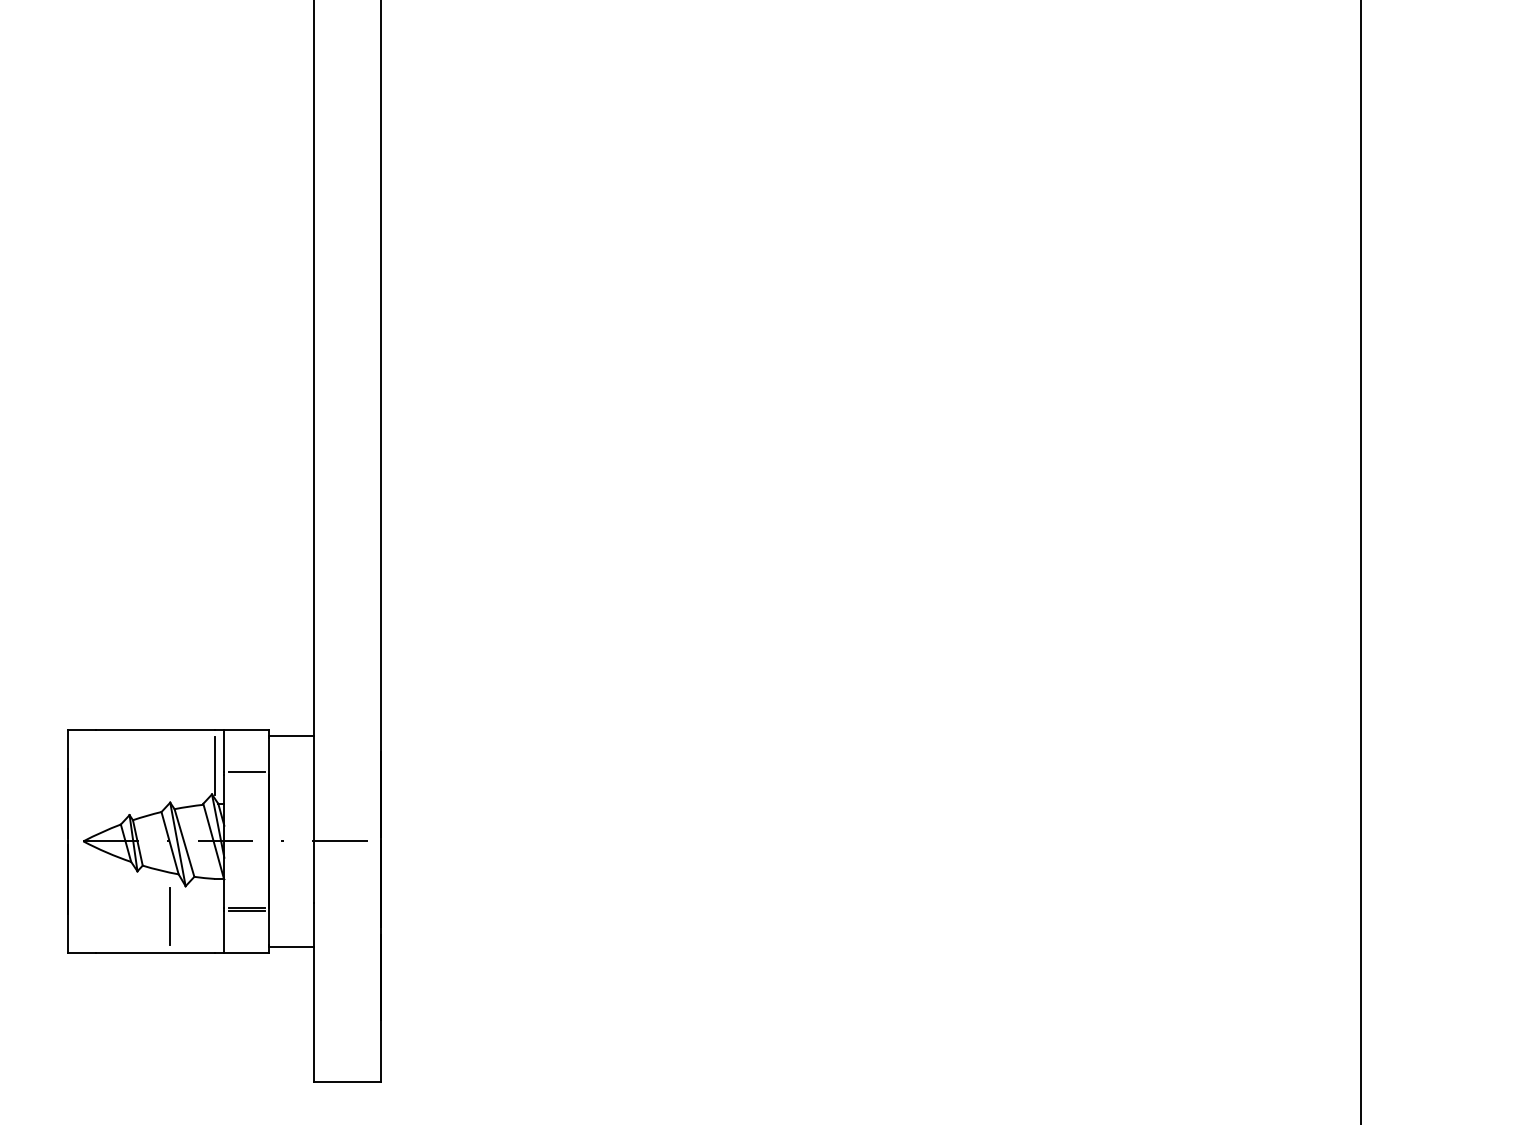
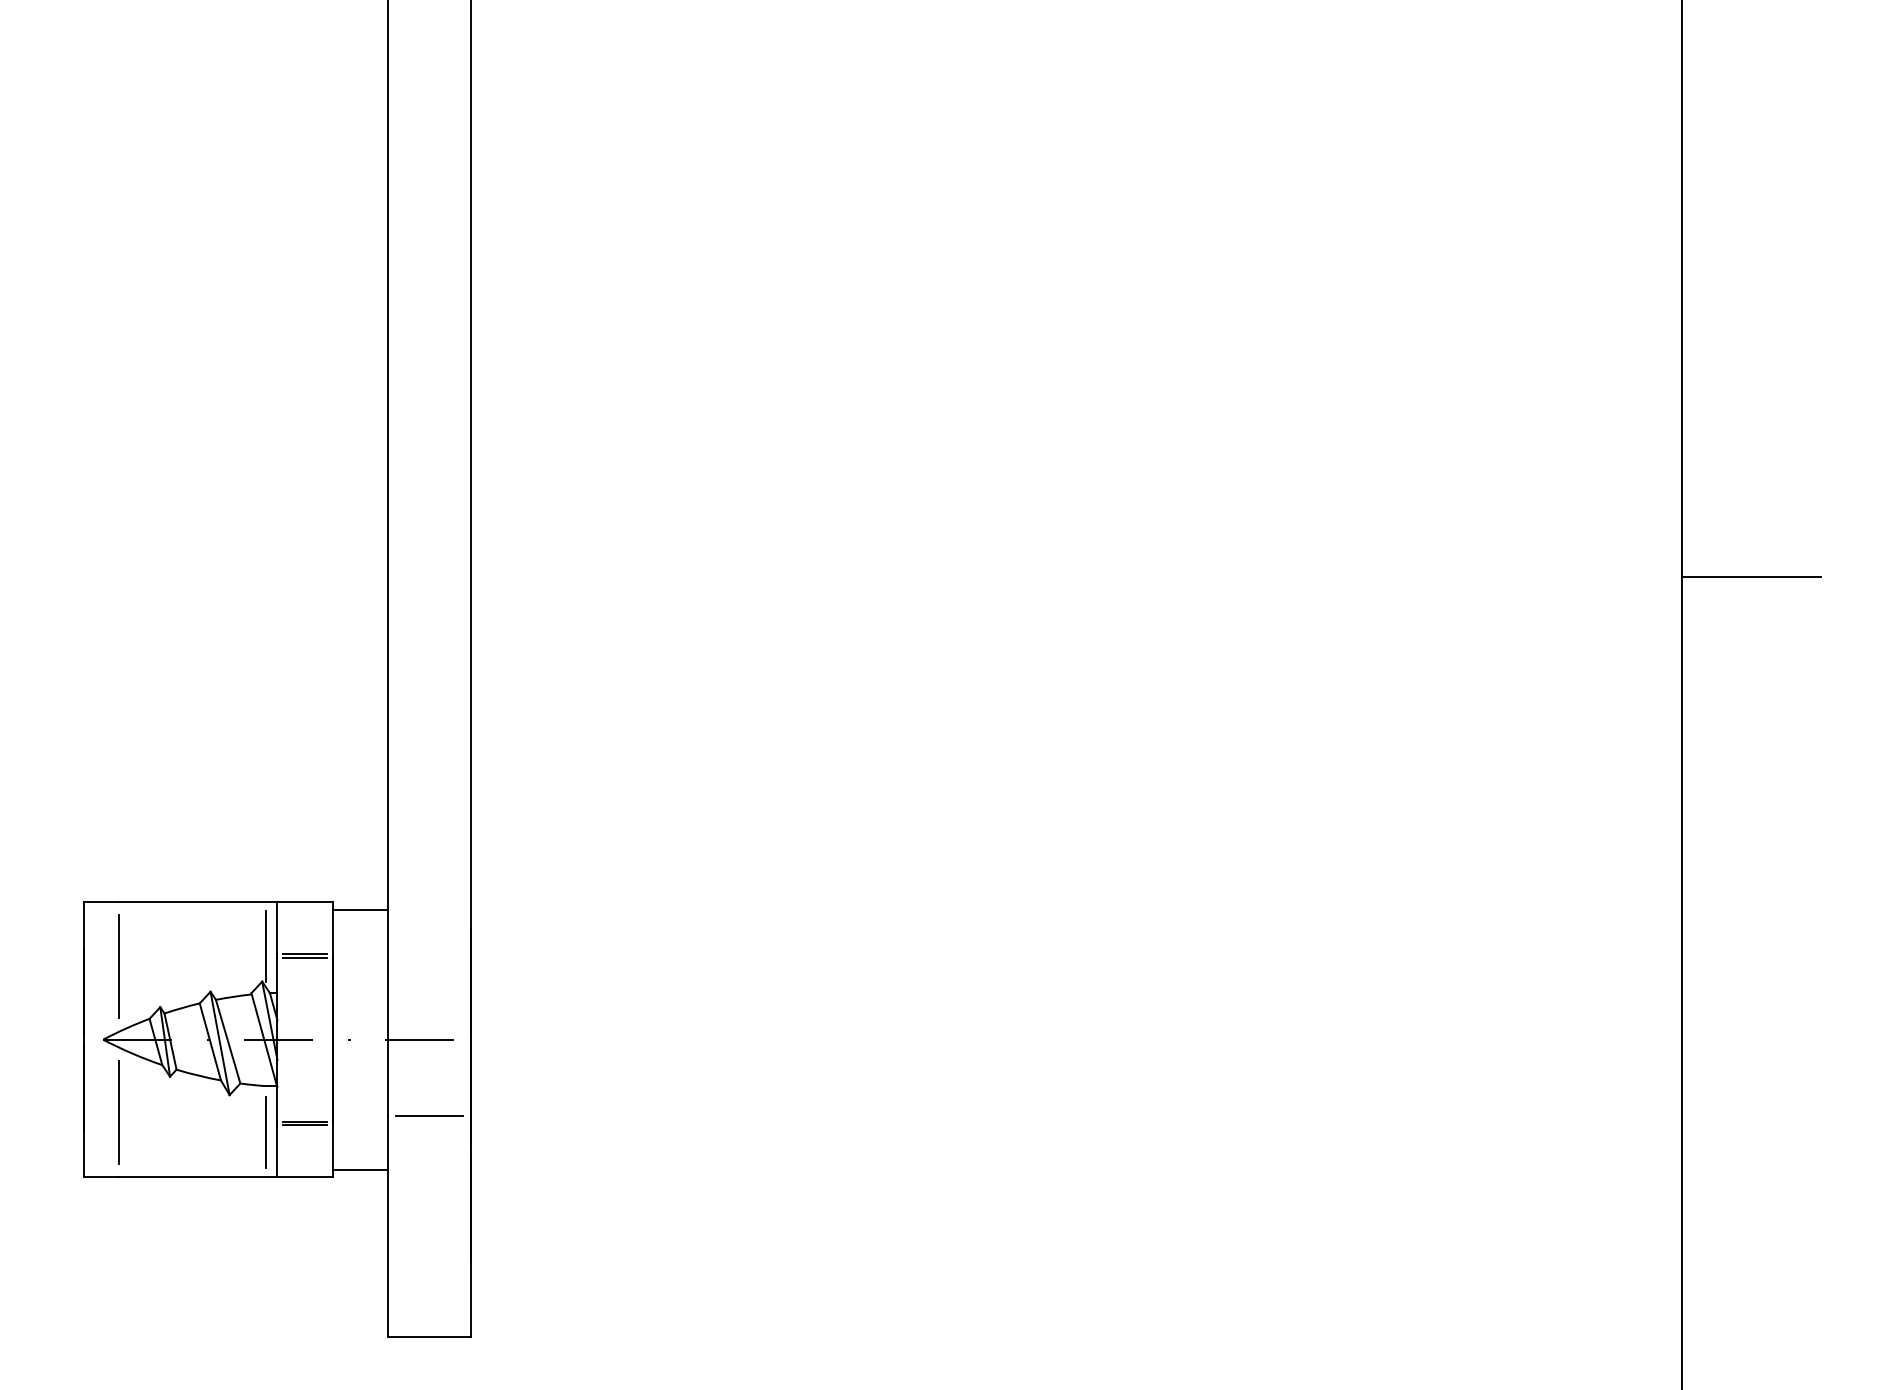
line: (1417, 466) -> (1751, 576), added
line: (246, 774) -> (304, 957), added
line: (96, 782) -> (119, 966), added
line: (96, 900) -> (119, 1112), added
line: (347, 902) -> (429, 1115), added
line: (170, 916) -> (265, 1132), moved

